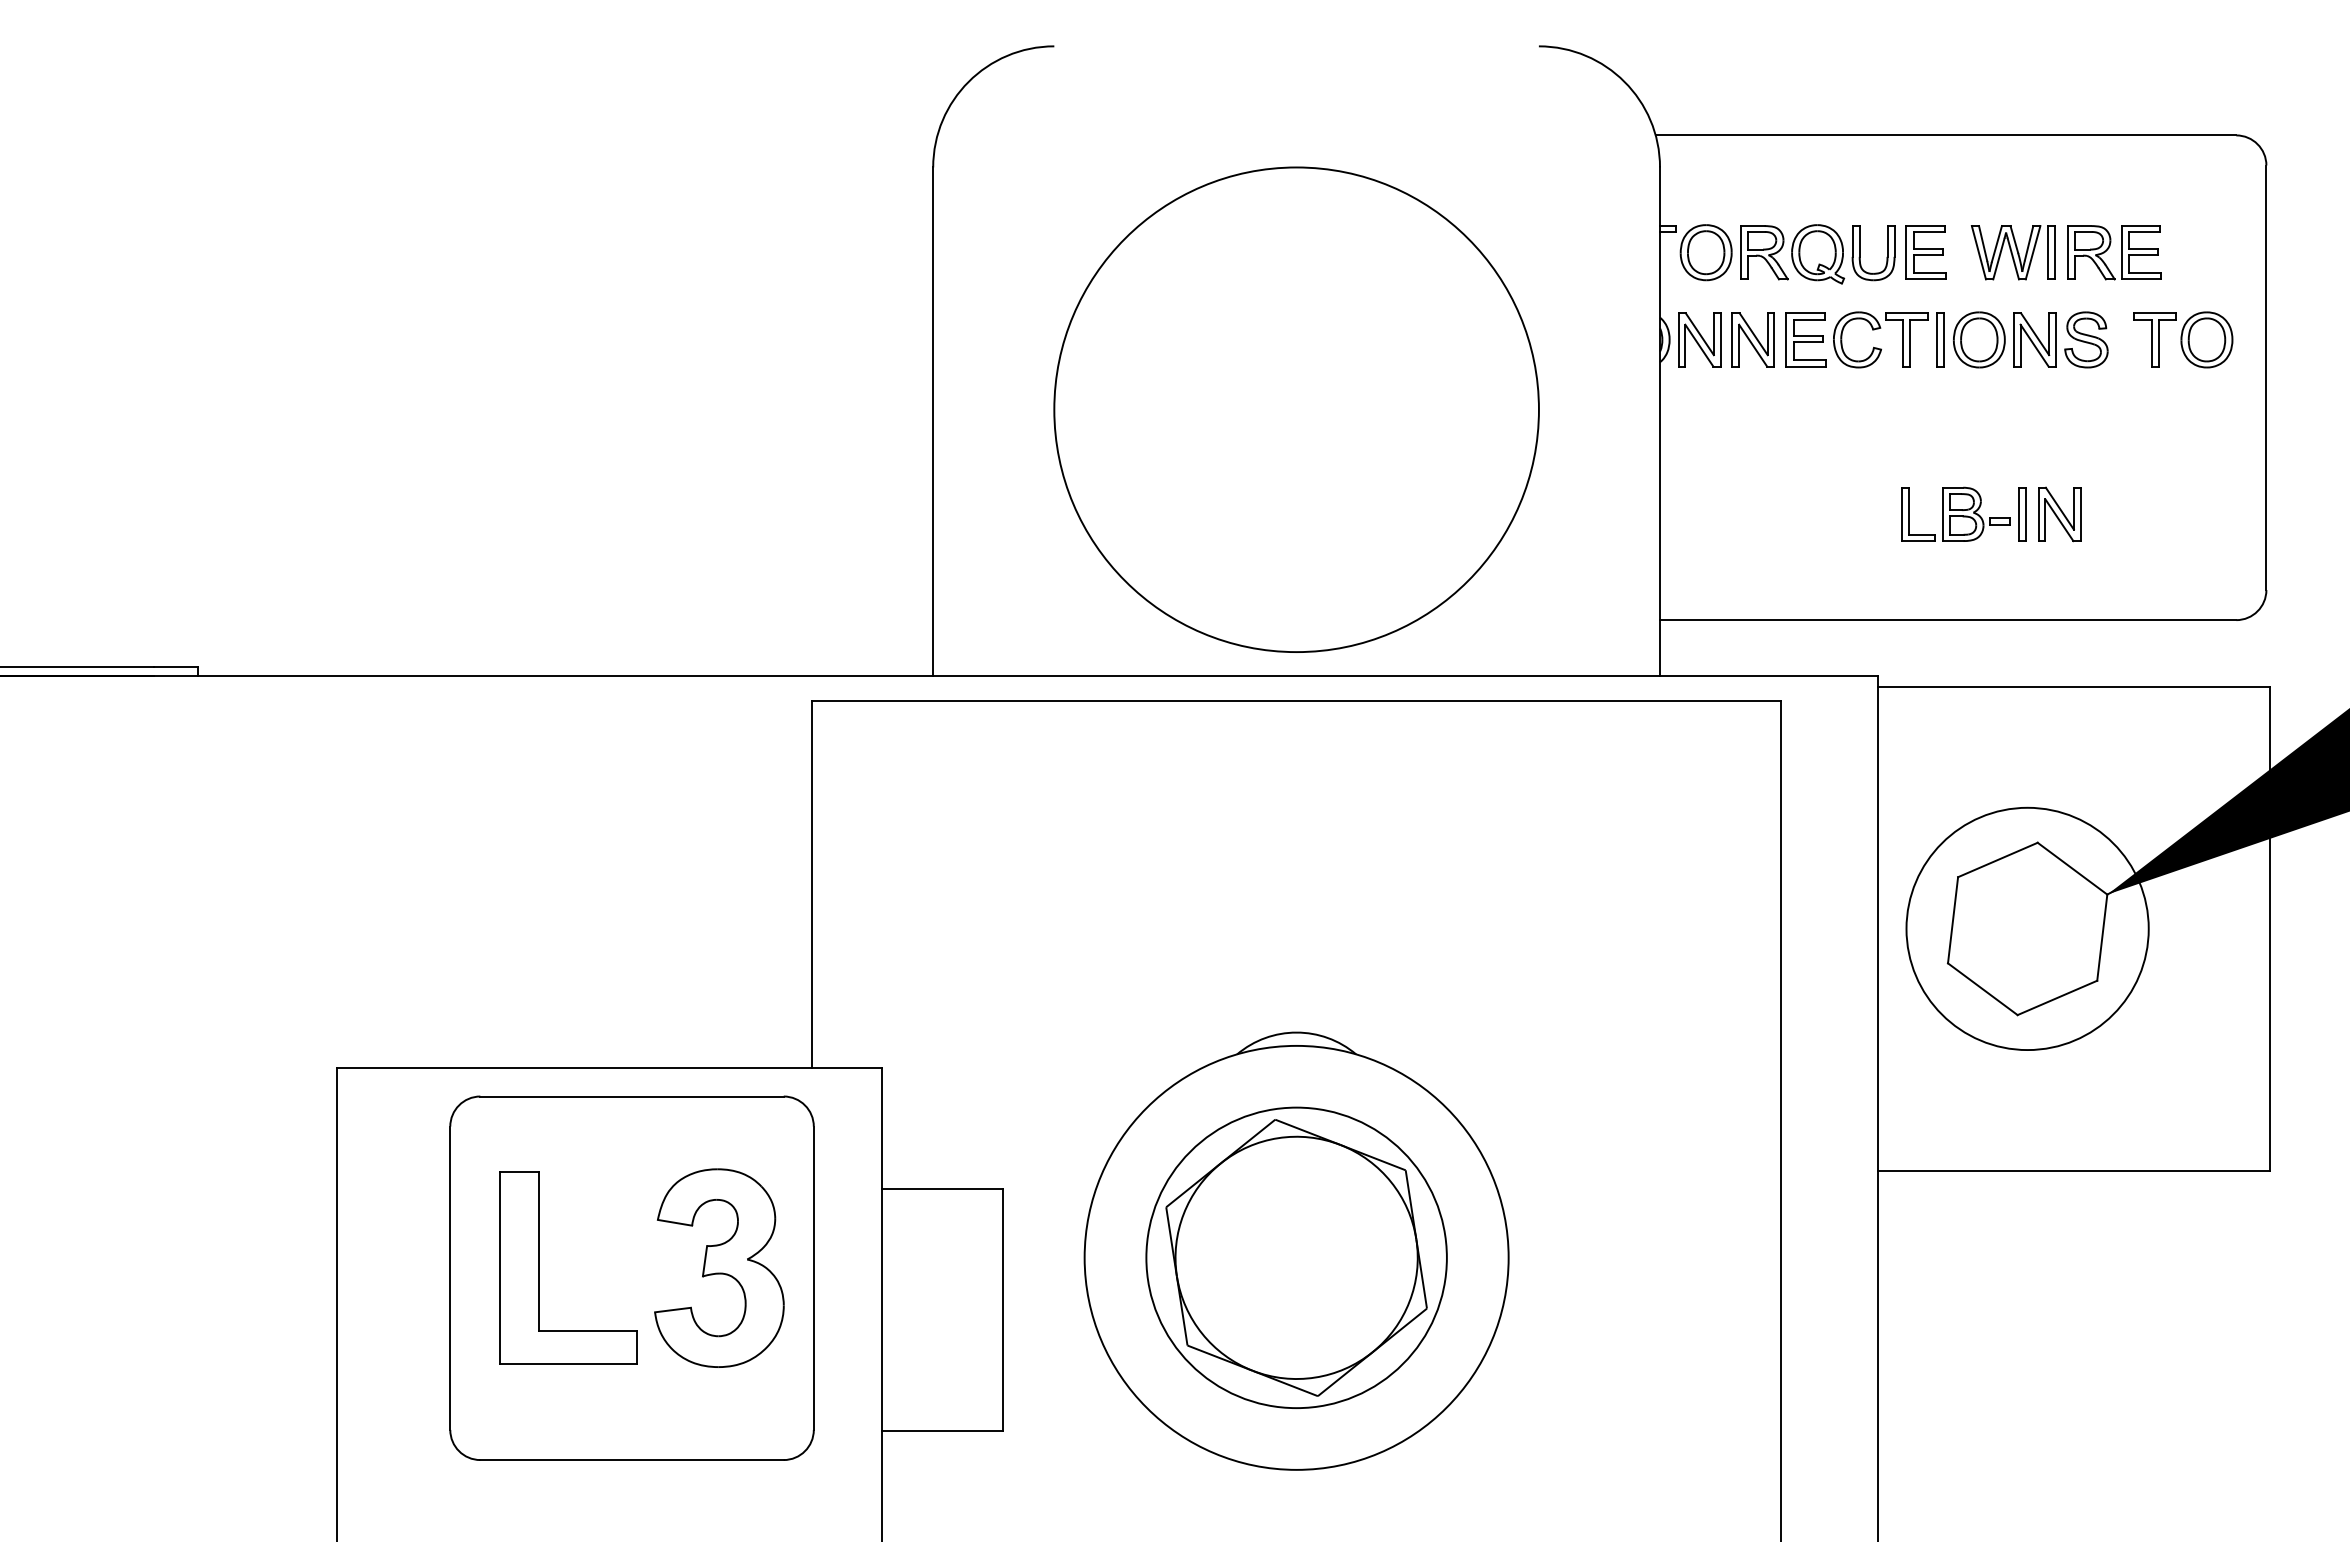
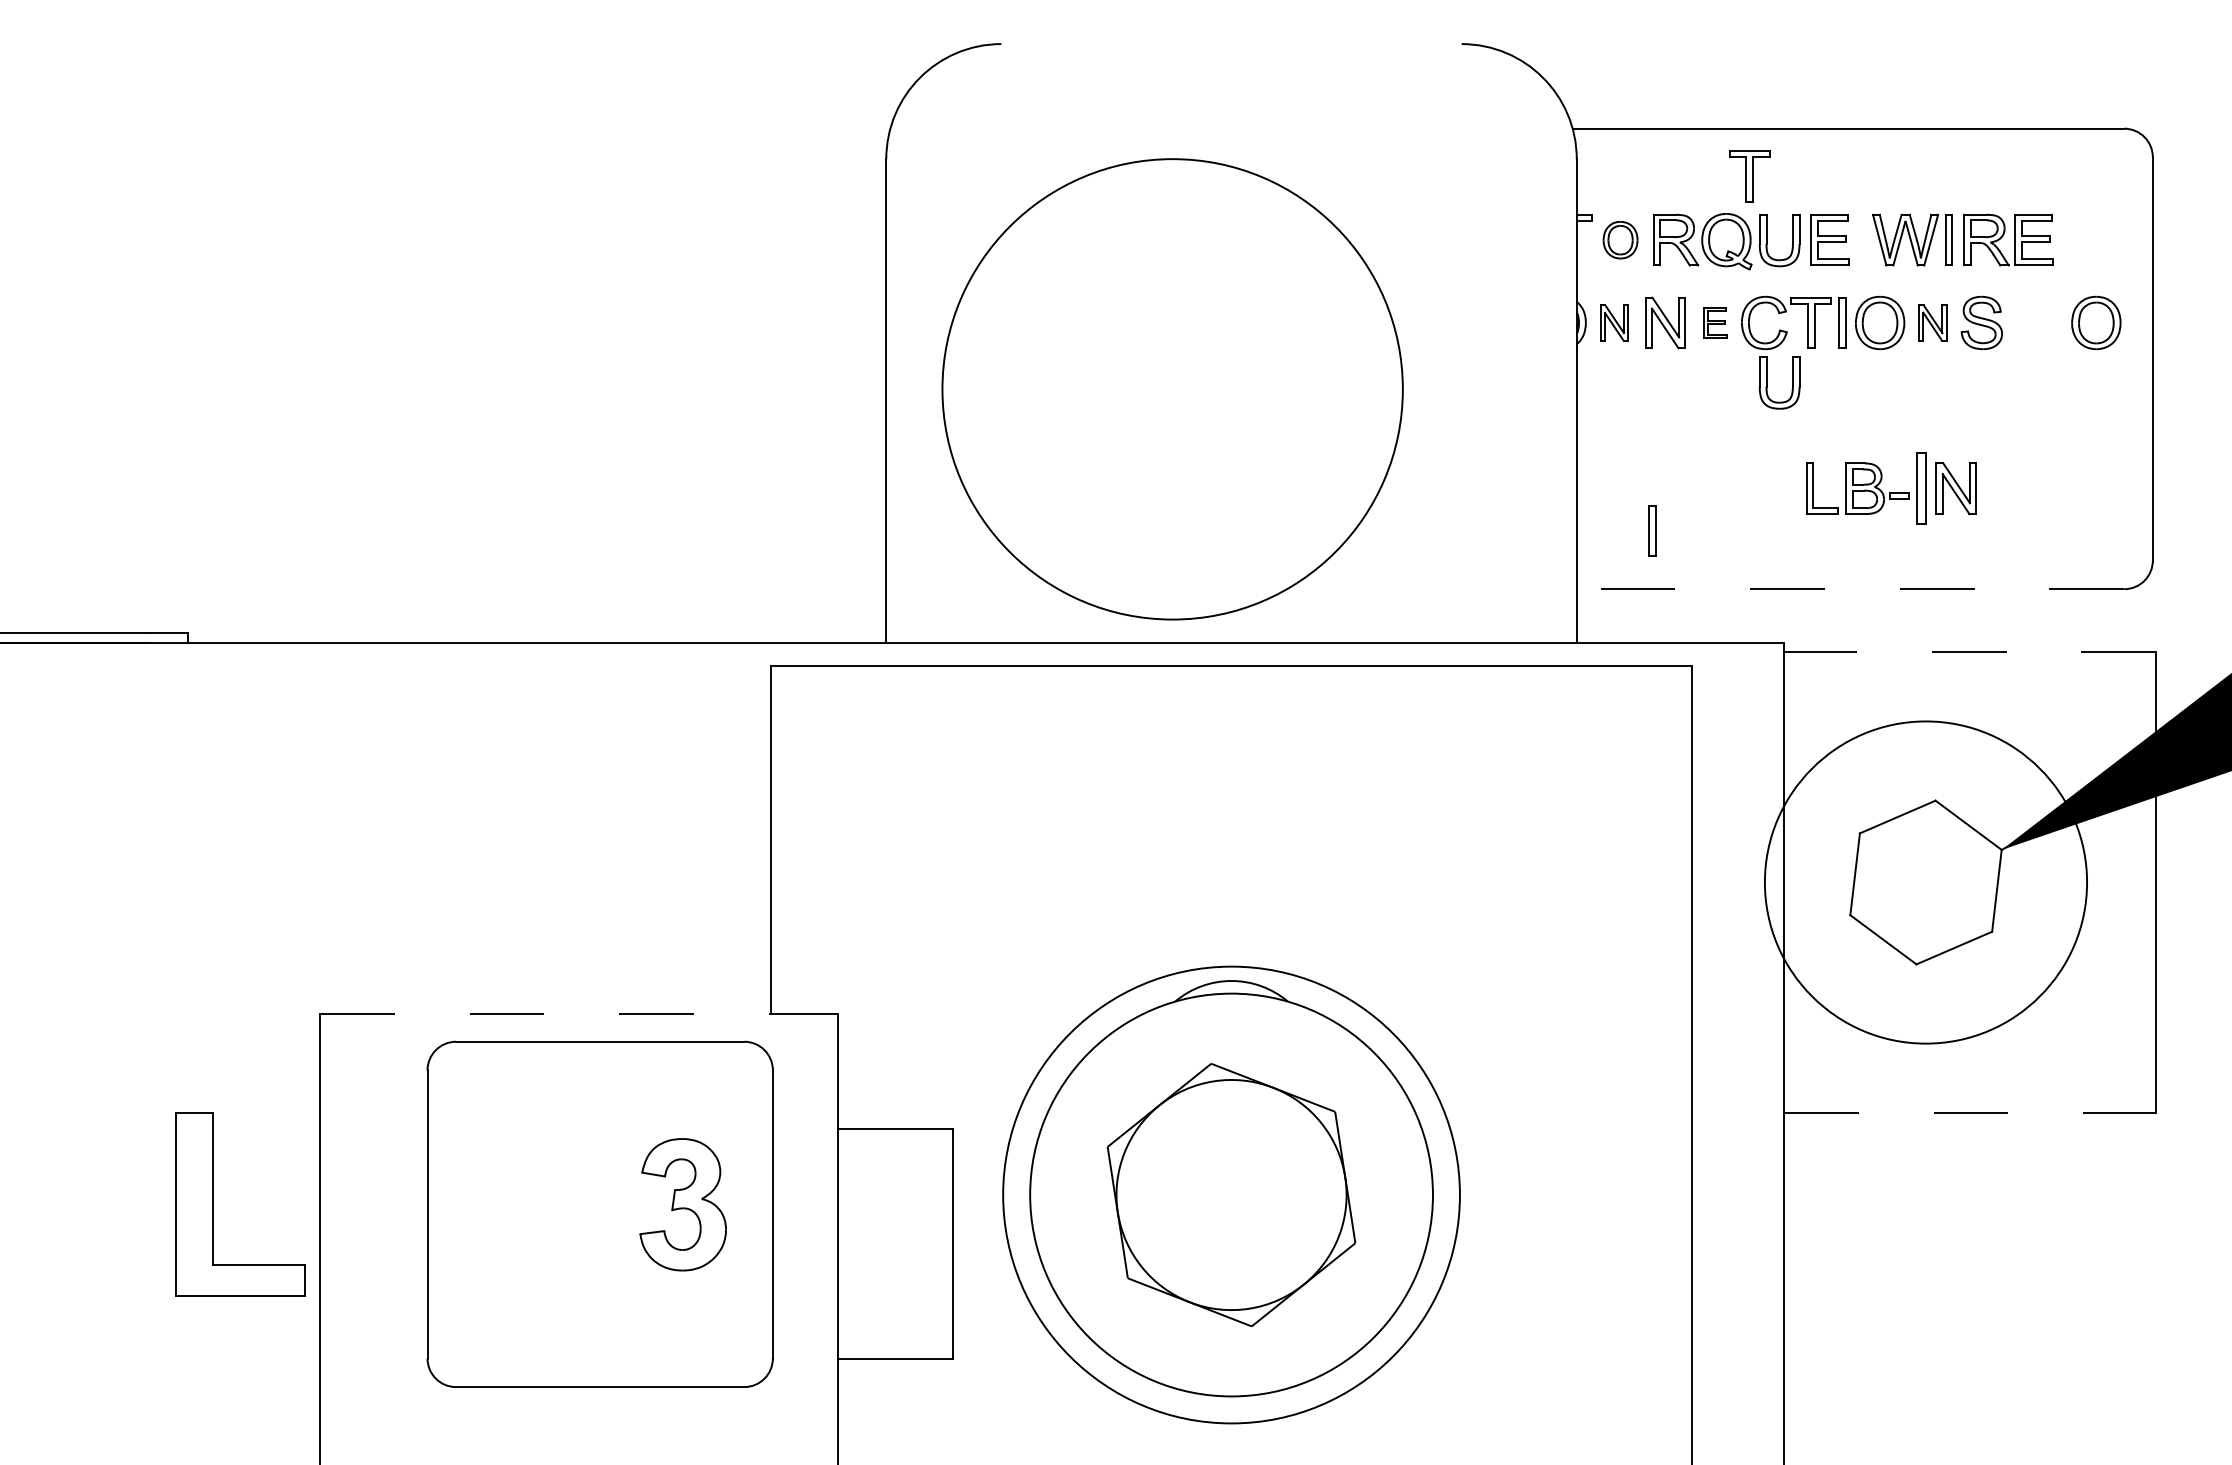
part: (1705, 252) -> (1619, 239), size x0.7
part: (1699, 339) -> (1614, 322), size x0.7
part: (1805, 339) -> (1714, 322), size x0.6
part: (2034, 339) -> (1932, 322), size x0.7
part: (2154, 339) -> (1749, 176), moved
part: (1860, 403) -> (1767, 383), added
circle: (1296, 409) -> (1172, 389), moved
part: (2022, 514) -> (1921, 488), size x1.4
part: (1740, 558) -> (1653, 530), added
line: (1947, 620) -> (1849, 589), solid -> dashed
line: (2074, 686) -> (1970, 652), solid -> dashed
circle: (2027, 928) -> (1925, 882), size x1.4
line: (609, 1067) -> (578, 1014), solid -> dashed
line: (2074, 1171) -> (1970, 1112), solid -> dashed
circle: (1296, 1257) -> (1231, 1194), size x1.6
part: (539, 1267) -> (213, 1204), moved
part: (719, 1267) -> (683, 1204), size x0.7

